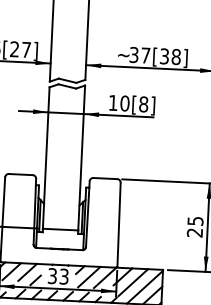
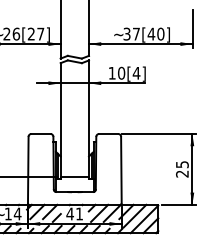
text: (169, 55) -> (155, 33), [38] -> [40]
text: (143, 103) -> (136, 72), [8] -> [4]
text: (57, 275) -> (74, 213), 33 -> 41

